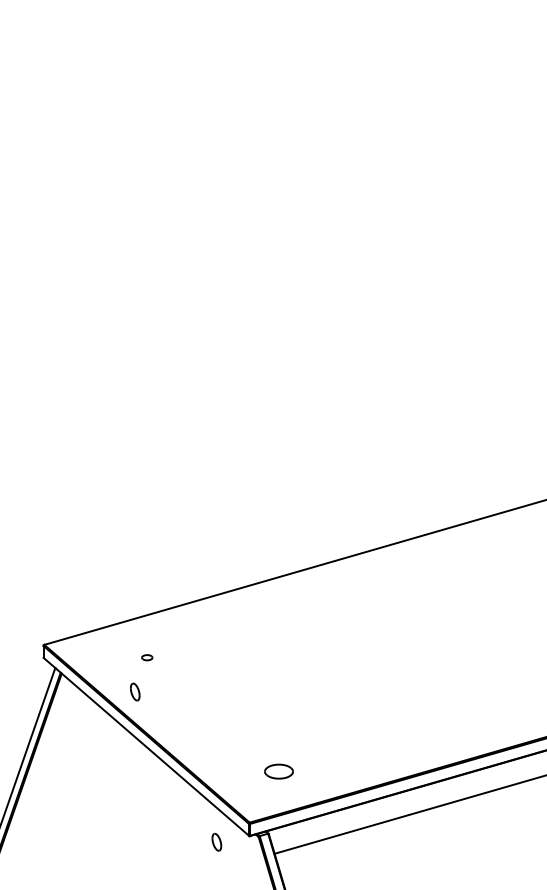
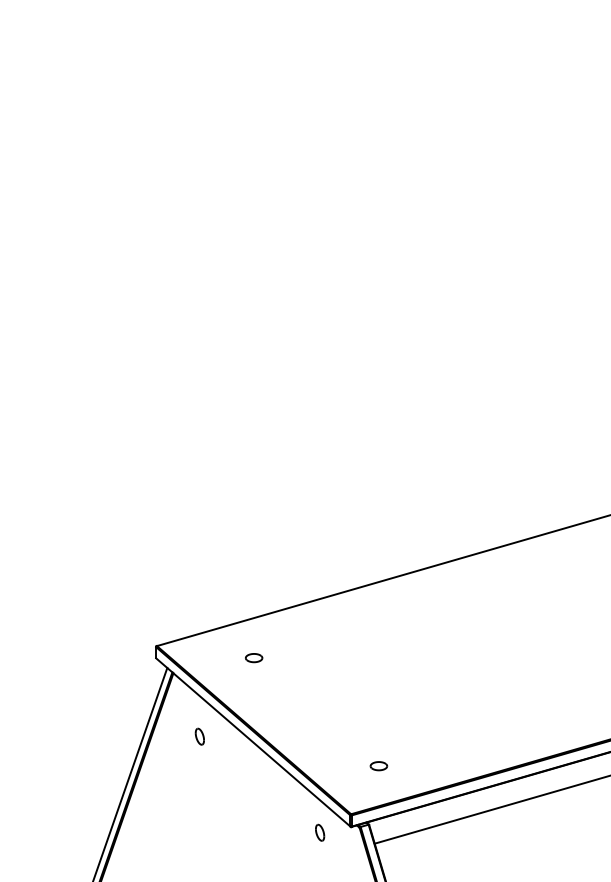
part: (147, 657) -> (254, 658), size x1.67
part: (134, 691) -> (199, 736), moved
part: (278, 772) -> (378, 766), size x0.62

